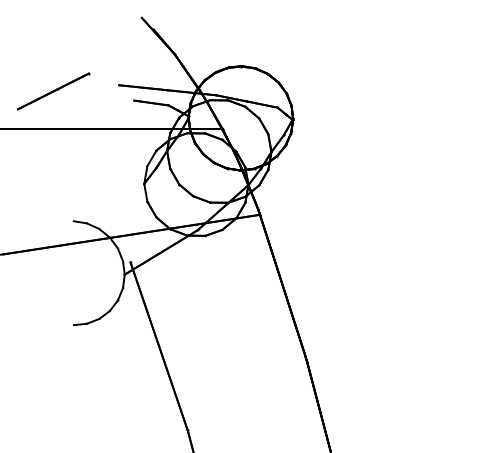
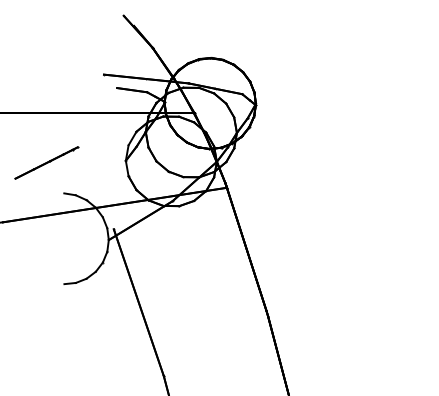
line: (53, 90) -> (46, 162), moved

